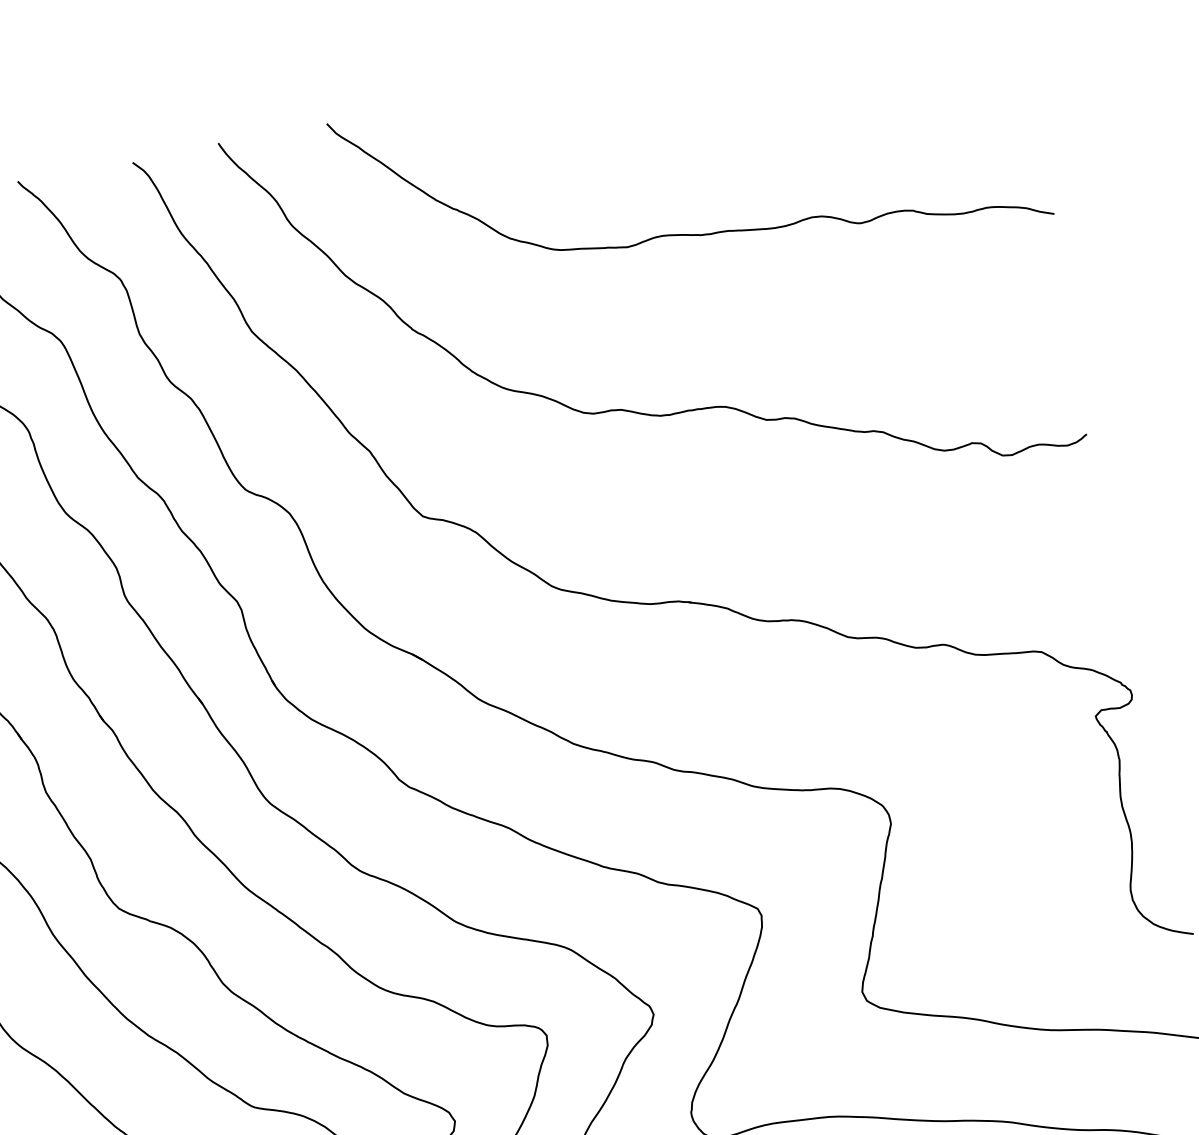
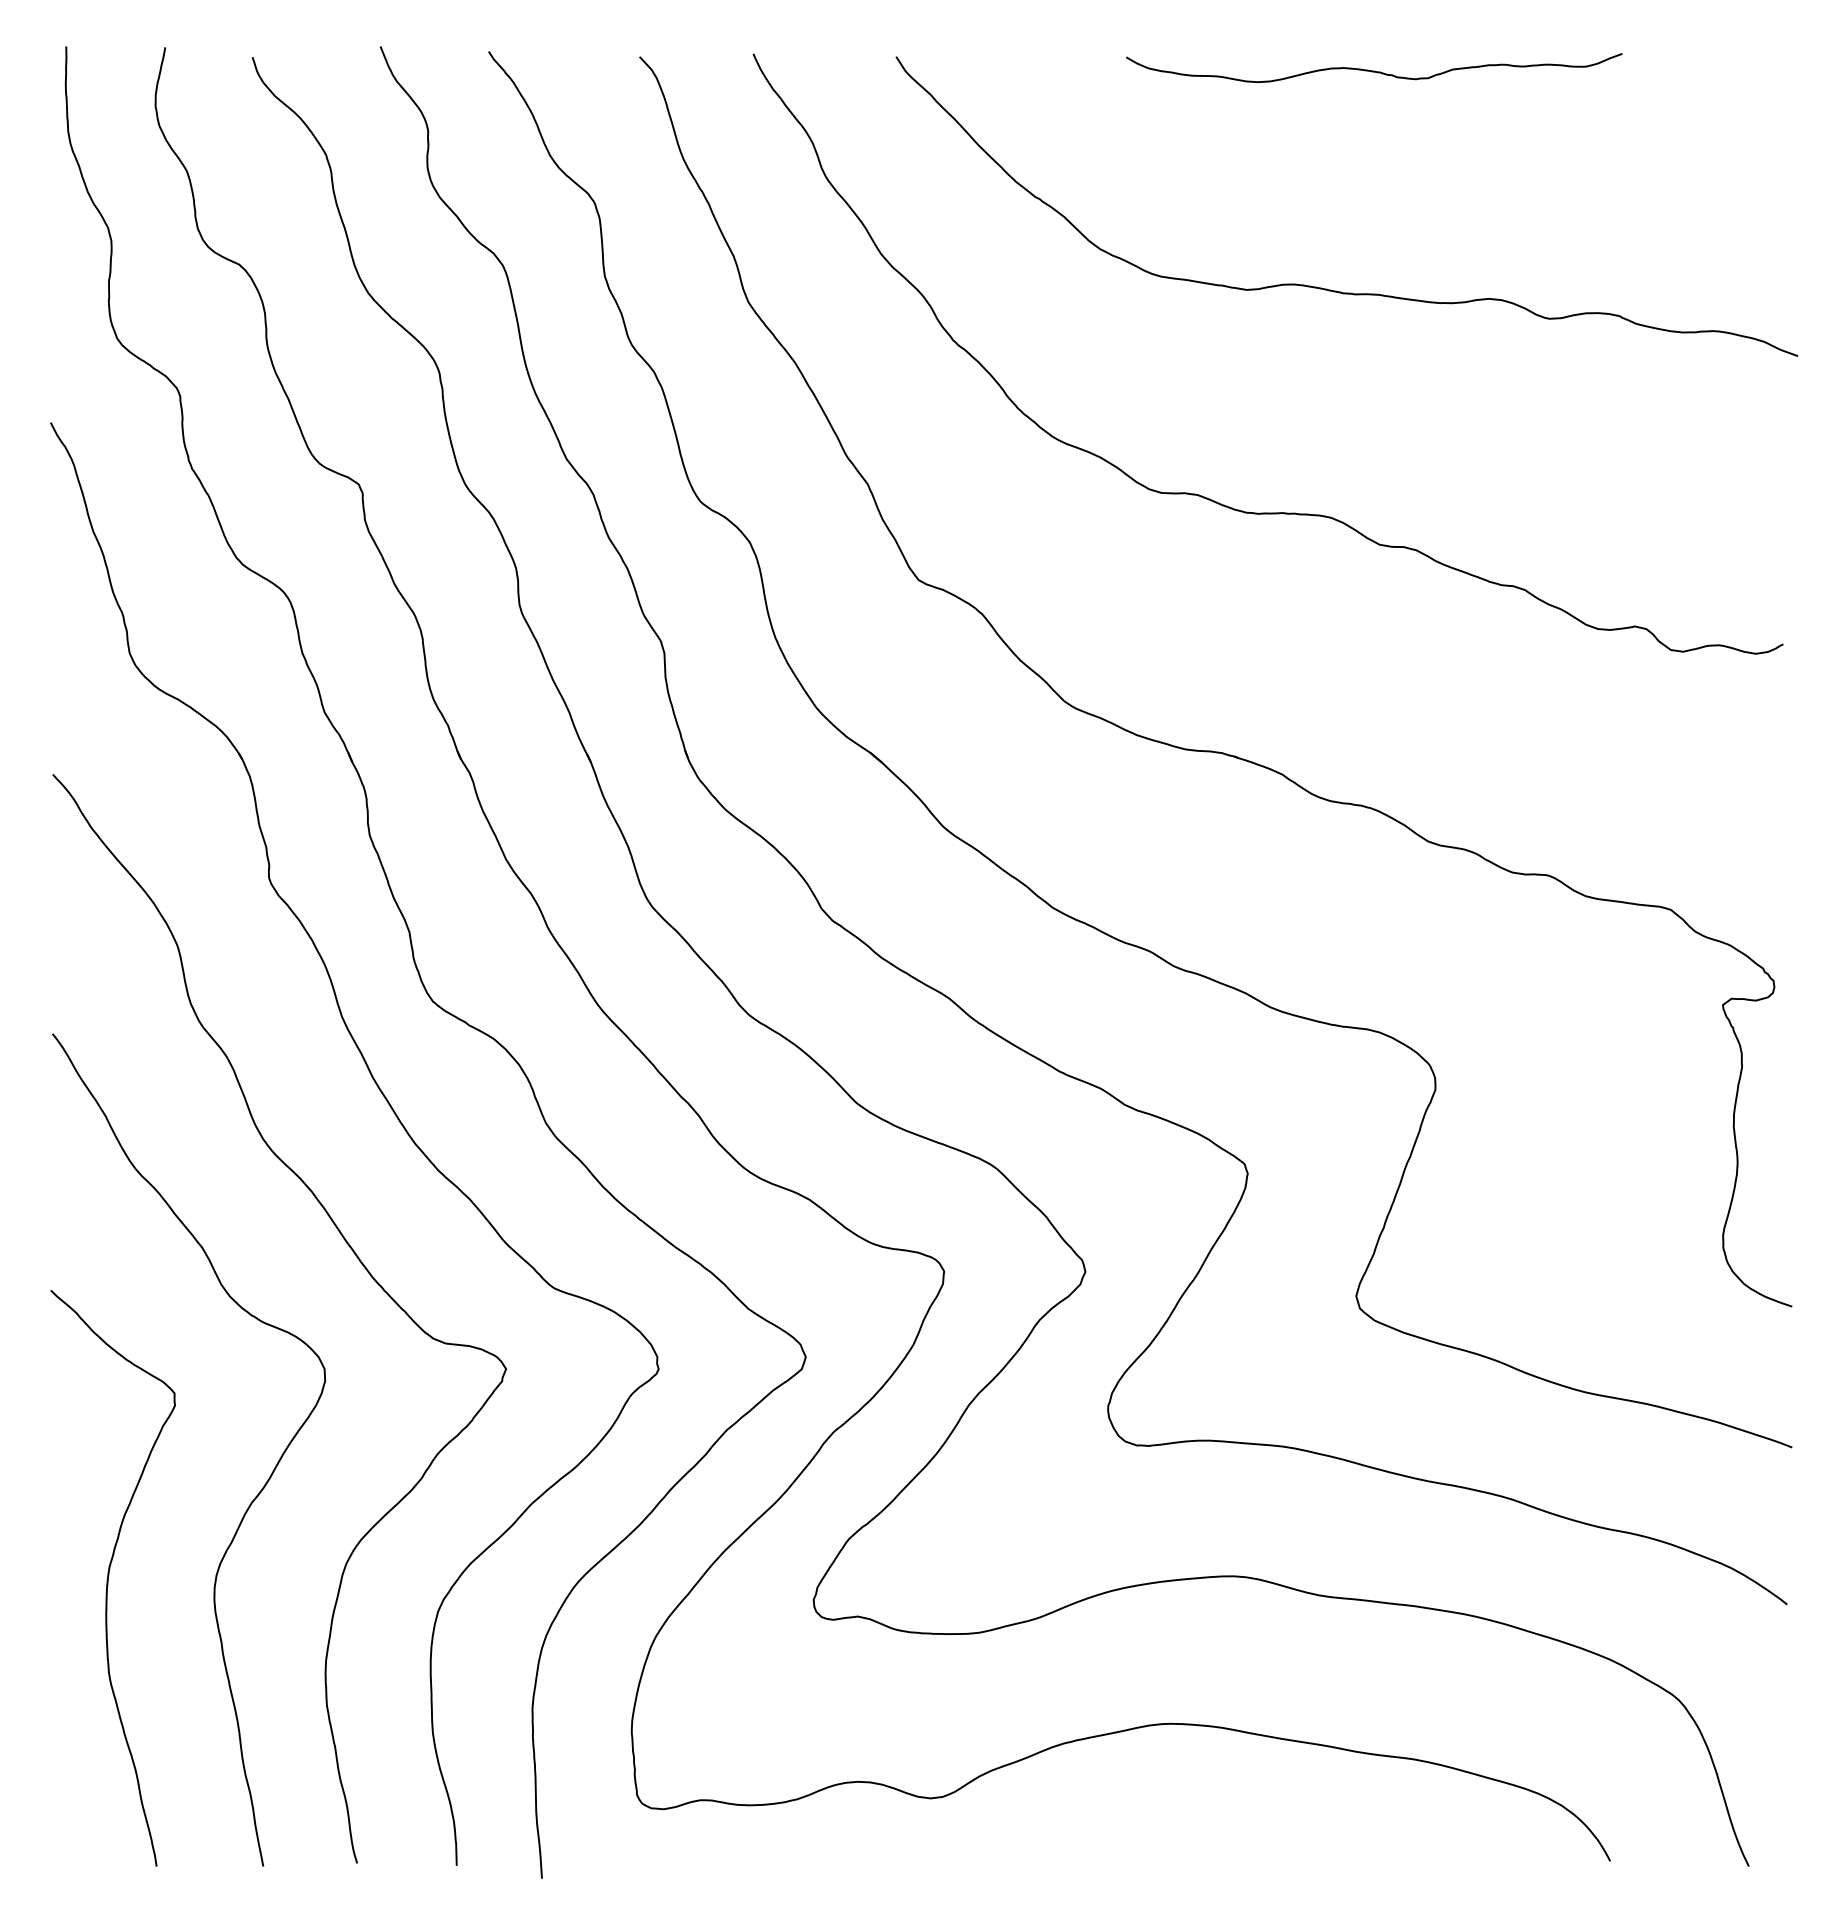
curve: (690, 61) -> (1374, 70), added

